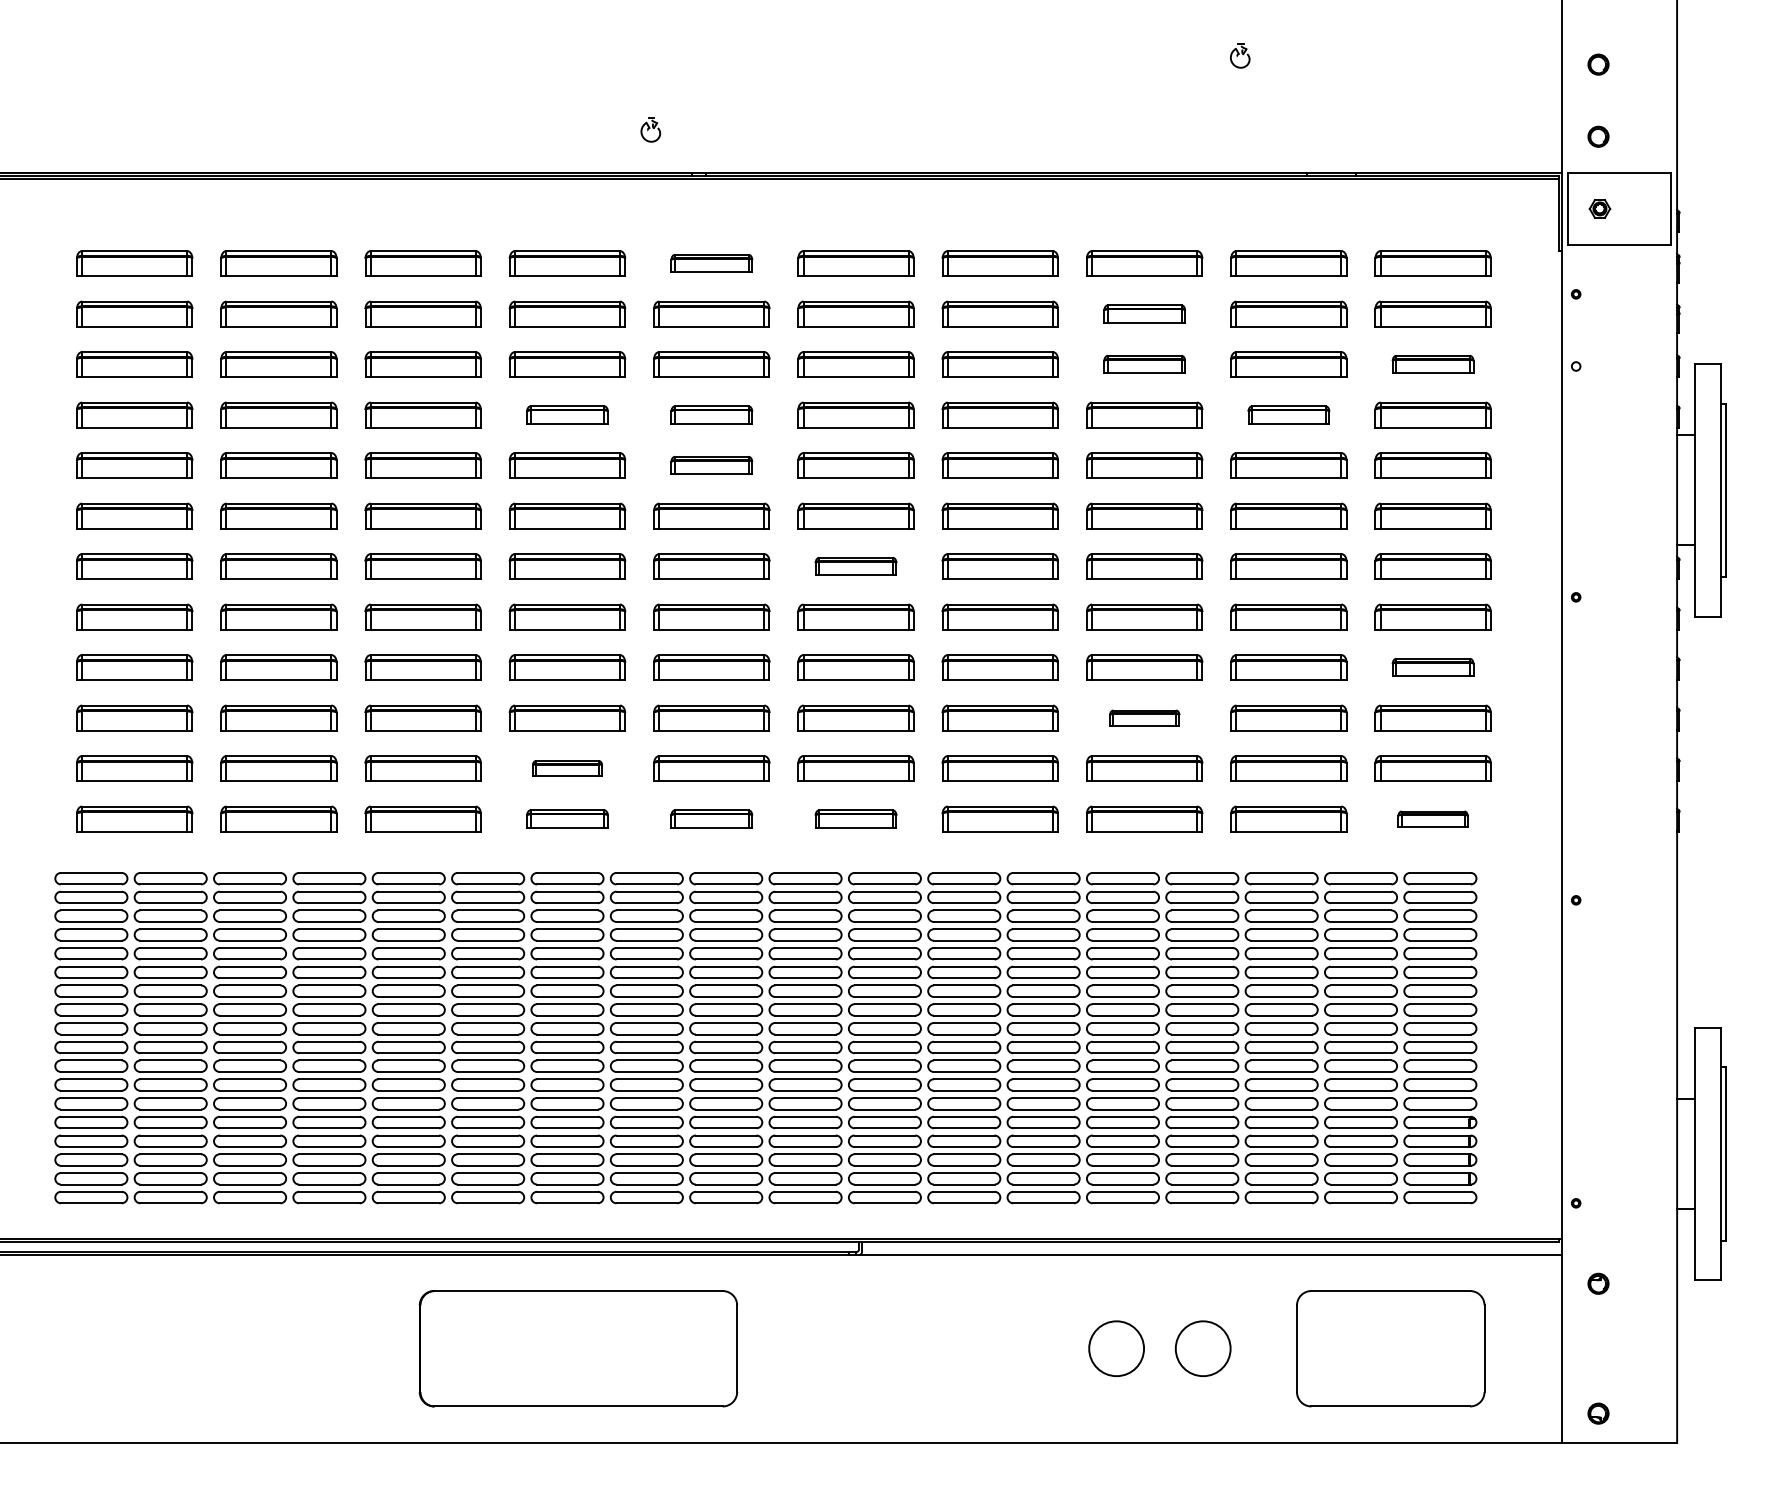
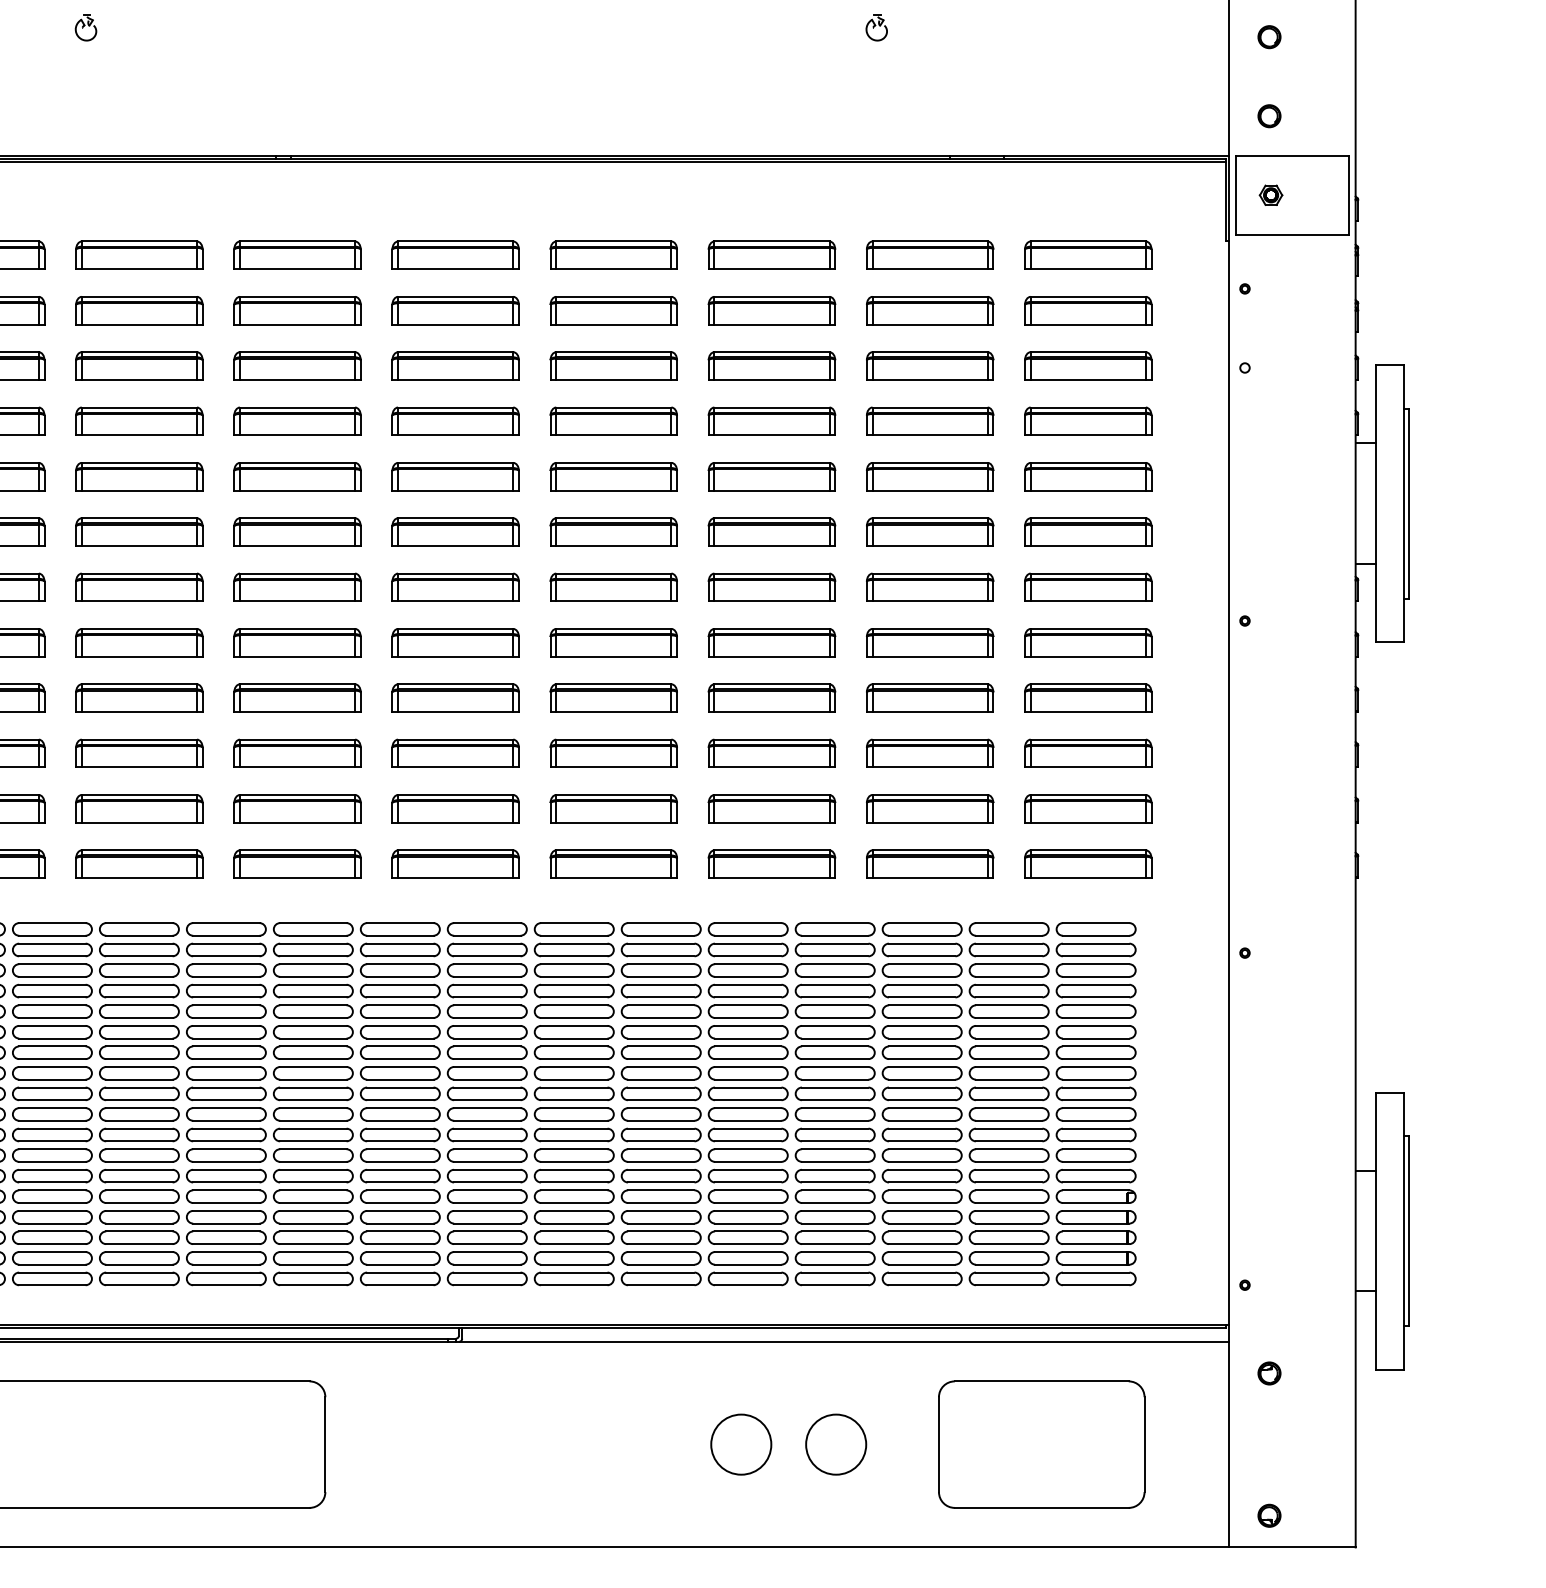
part: (650, 129) -> (85, 27), moved
part: (711, 263) -> (297, 255), size x1.43
part: (1144, 313) -> (771, 309), size x1.43
part: (1144, 364) -> (771, 365), size x1.43
part: (1432, 364) -> (1087, 365), size x1.43
part: (567, 414) -> (139, 420), size x1.43
part: (711, 414) -> (297, 420), size x1.43
part: (1288, 414) -> (929, 420), size x1.43
part: (711, 465) -> (297, 476), size x1.43
part: (855, 566) -> (455, 587), size x1.43
part: (1432, 667) -> (1087, 697), size x1.43
part: (1144, 717) -> (771, 752), size x1.67
part: (567, 768) -> (139, 808), size x1.67
part: (567, 818) -> (139, 863), size x1.43
part: (711, 818) -> (297, 863), size x1.43
part: (855, 818) -> (455, 863), size x1.43
part: (1432, 818) -> (1087, 863), size x1.67

